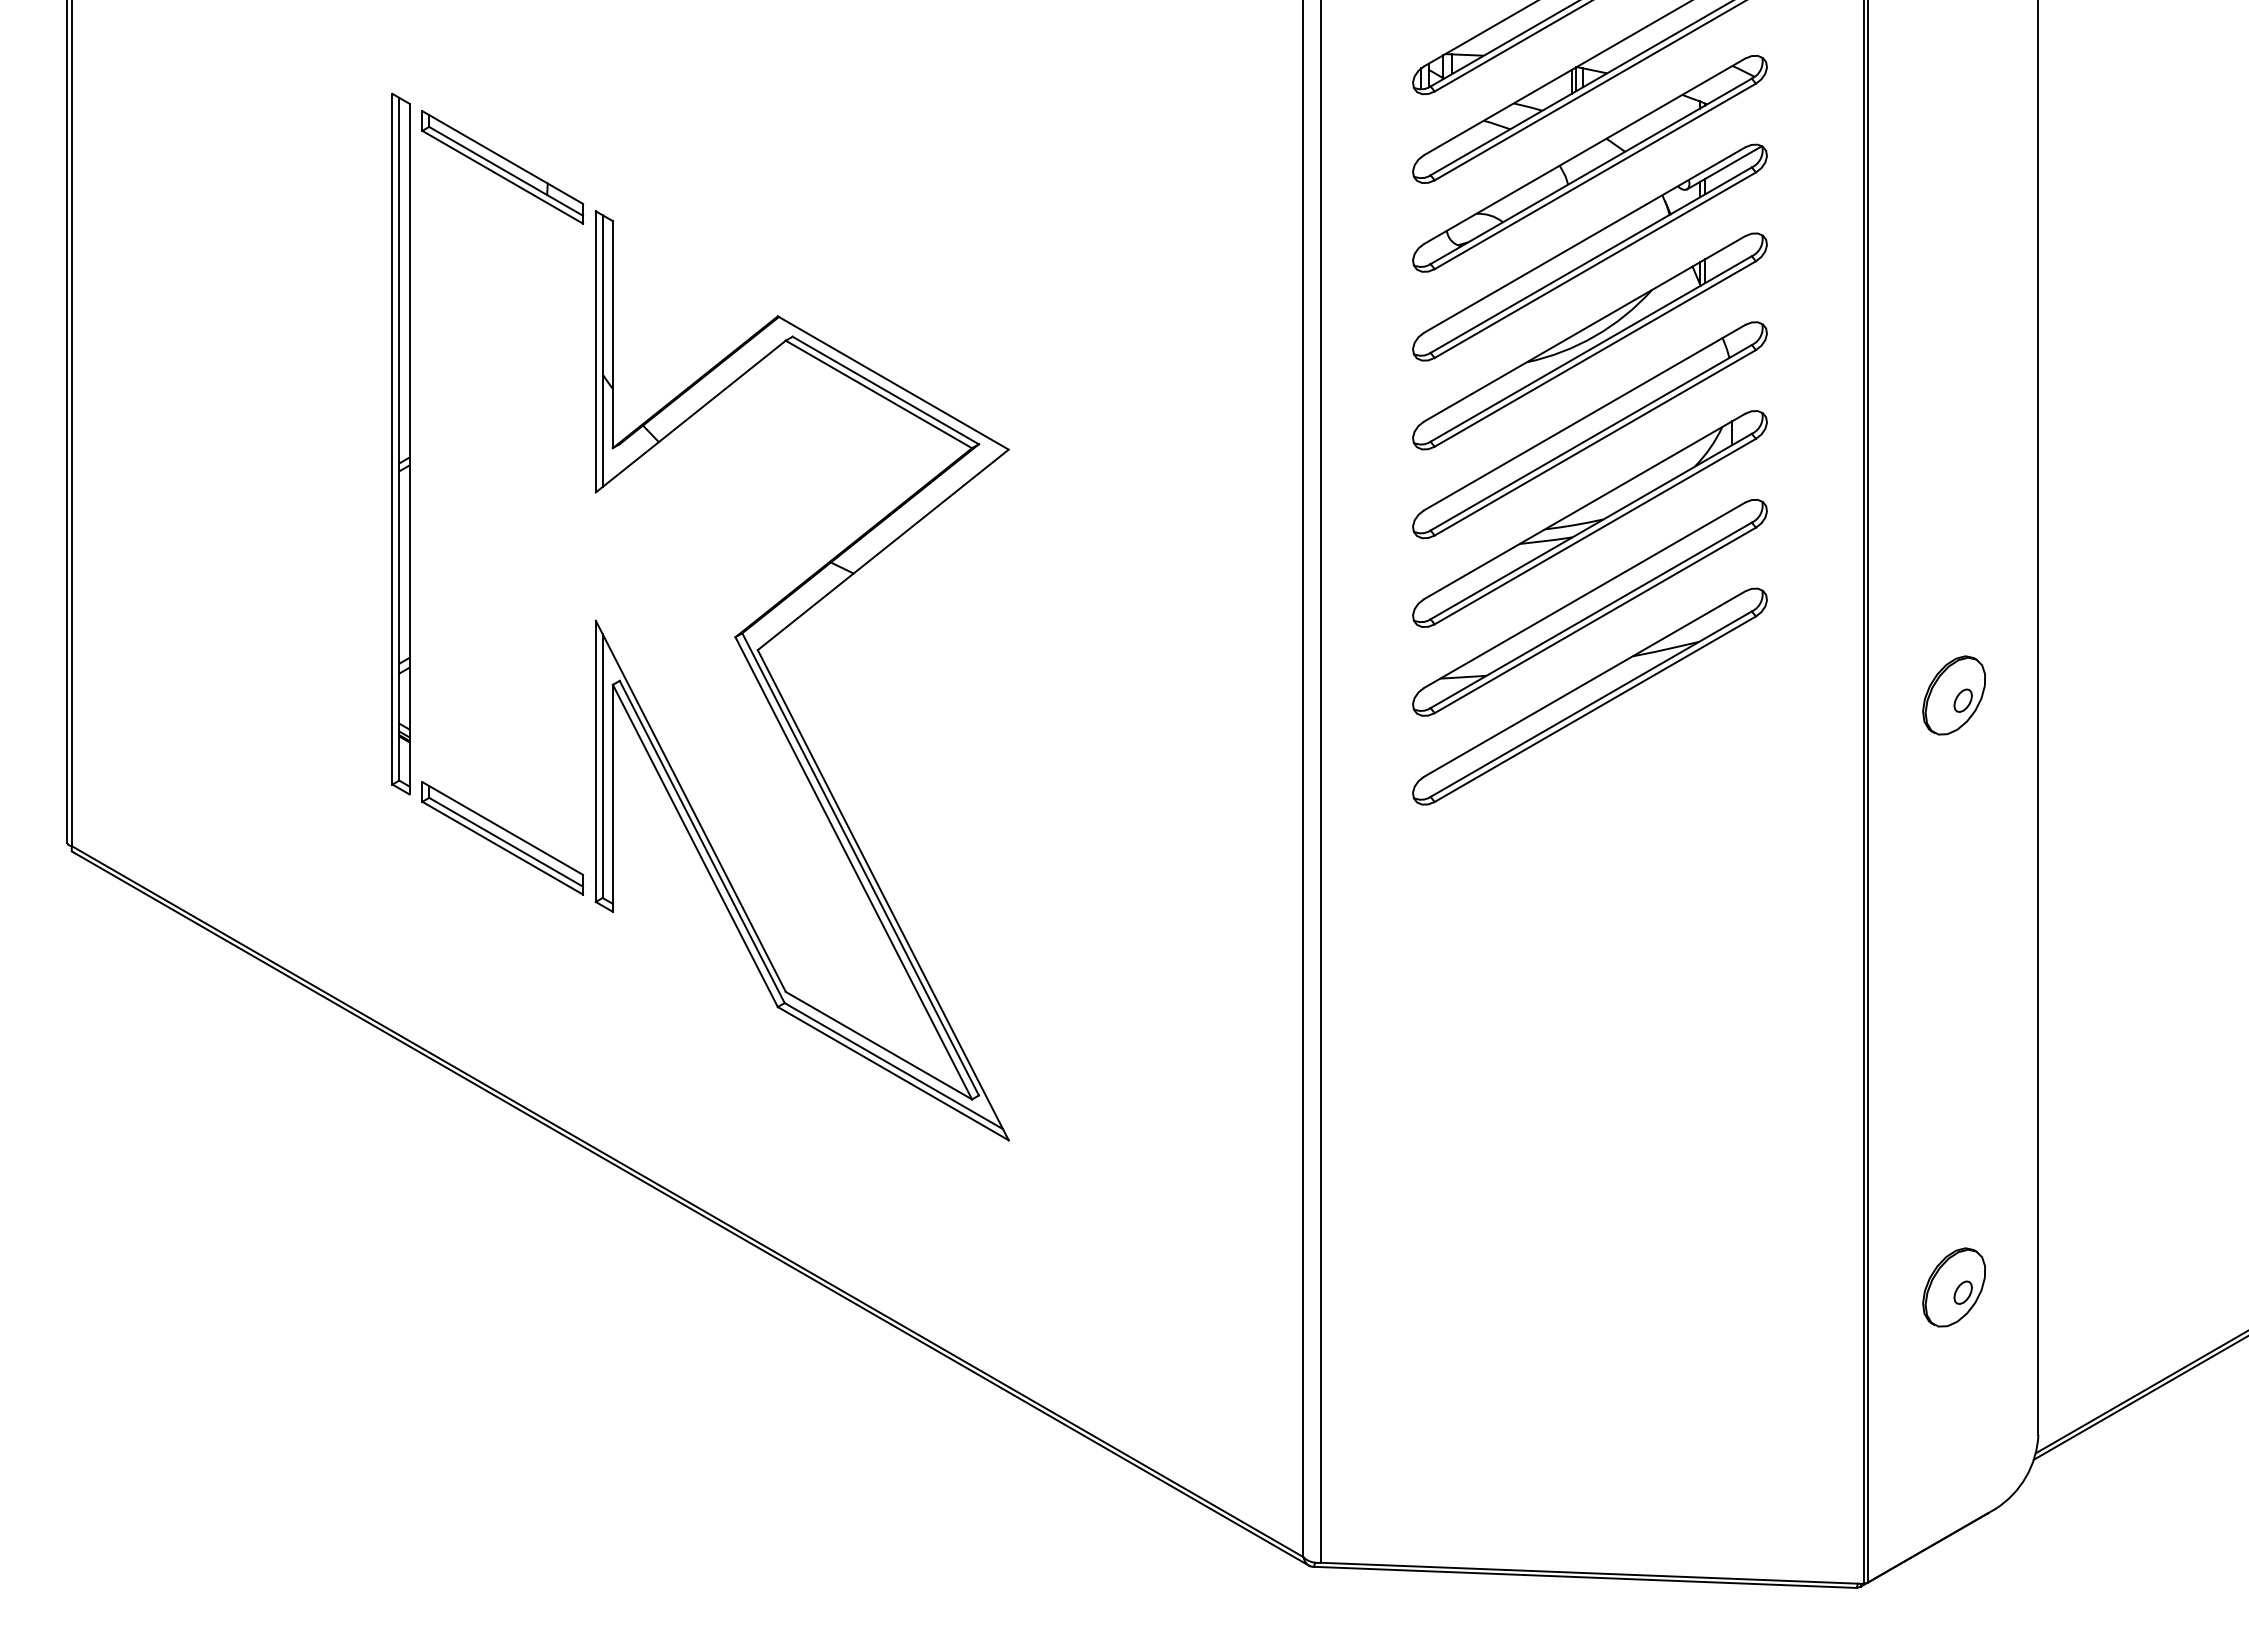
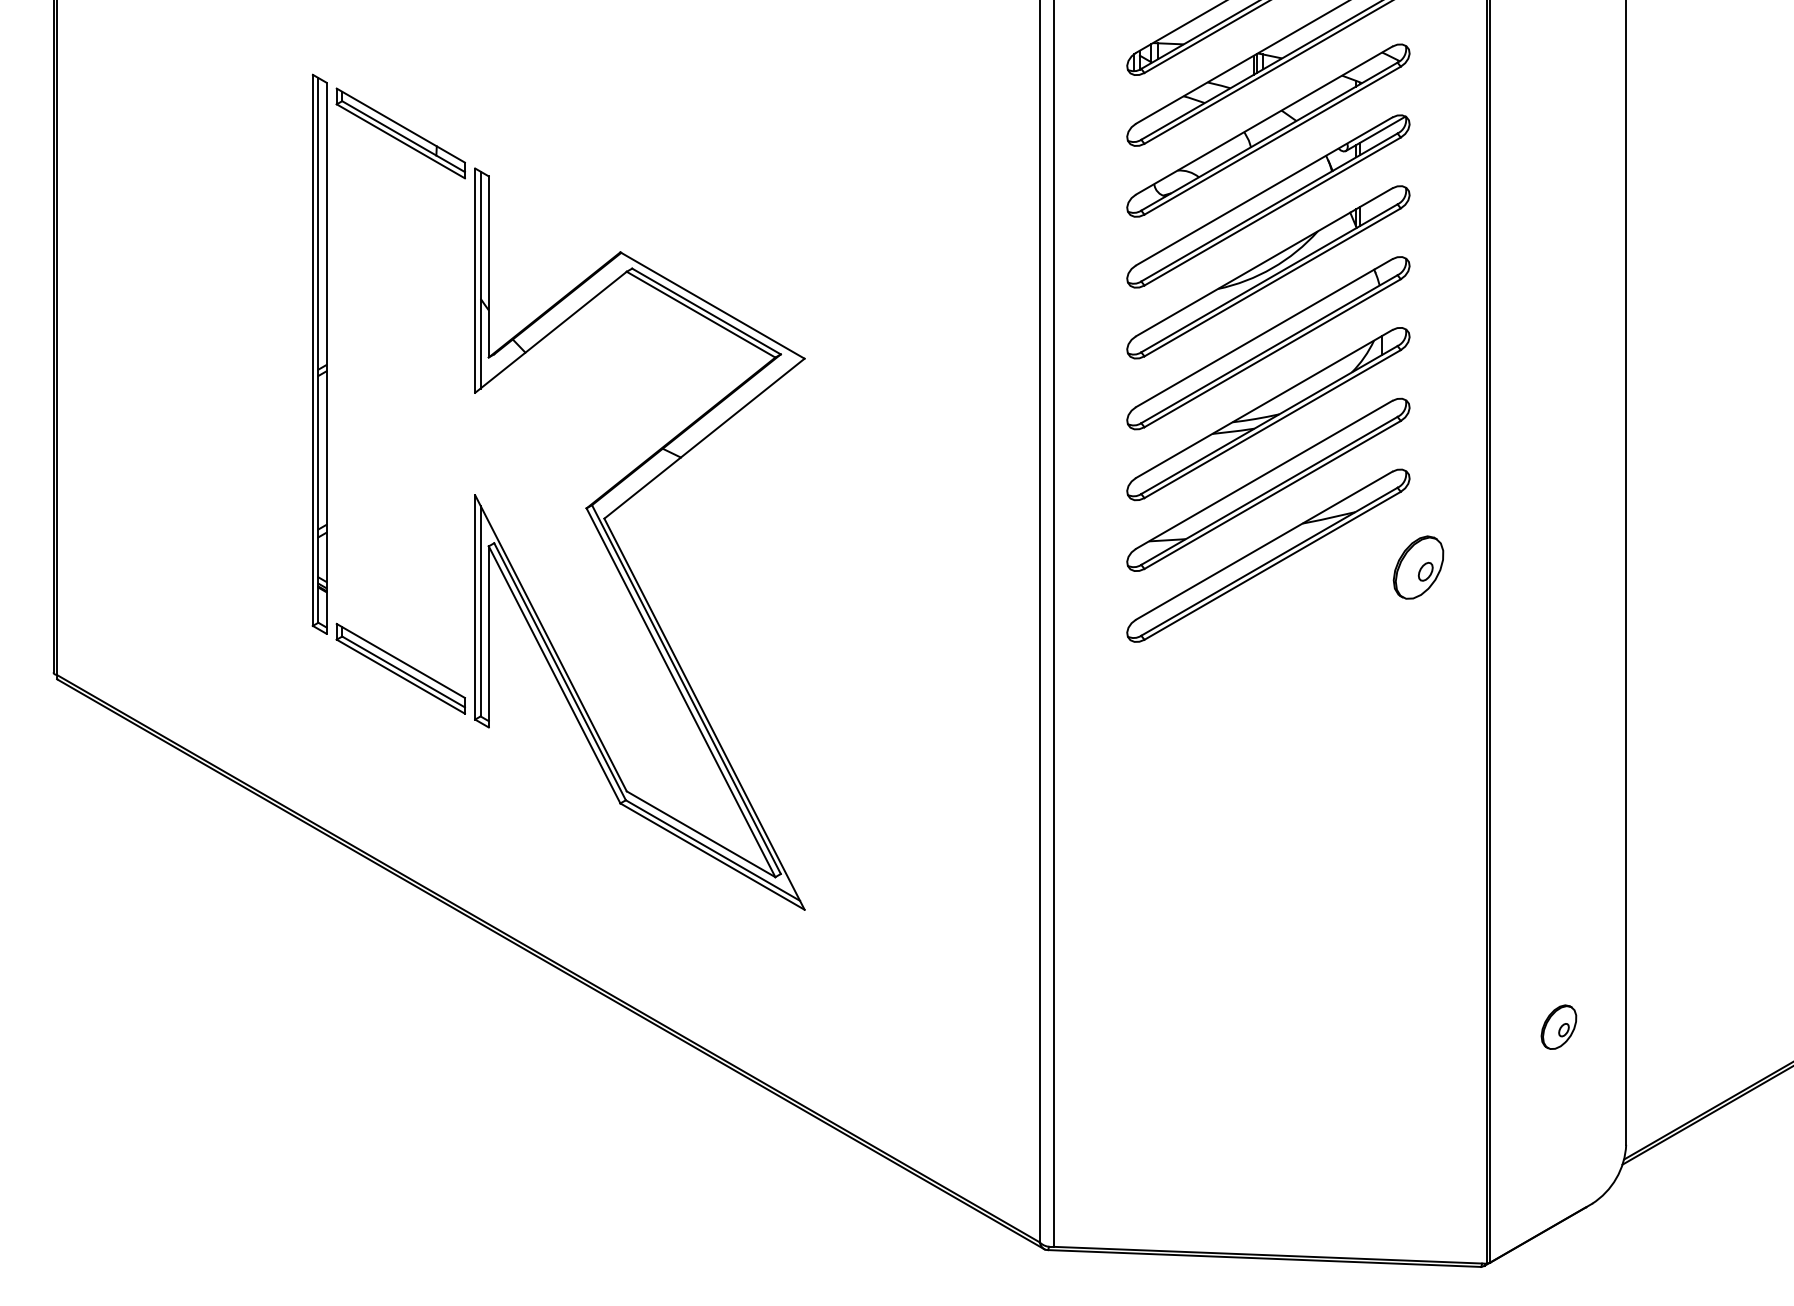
part: (1953, 695) -> (1418, 567), moved
part: (1953, 1287) -> (1558, 1027), size x0.7

